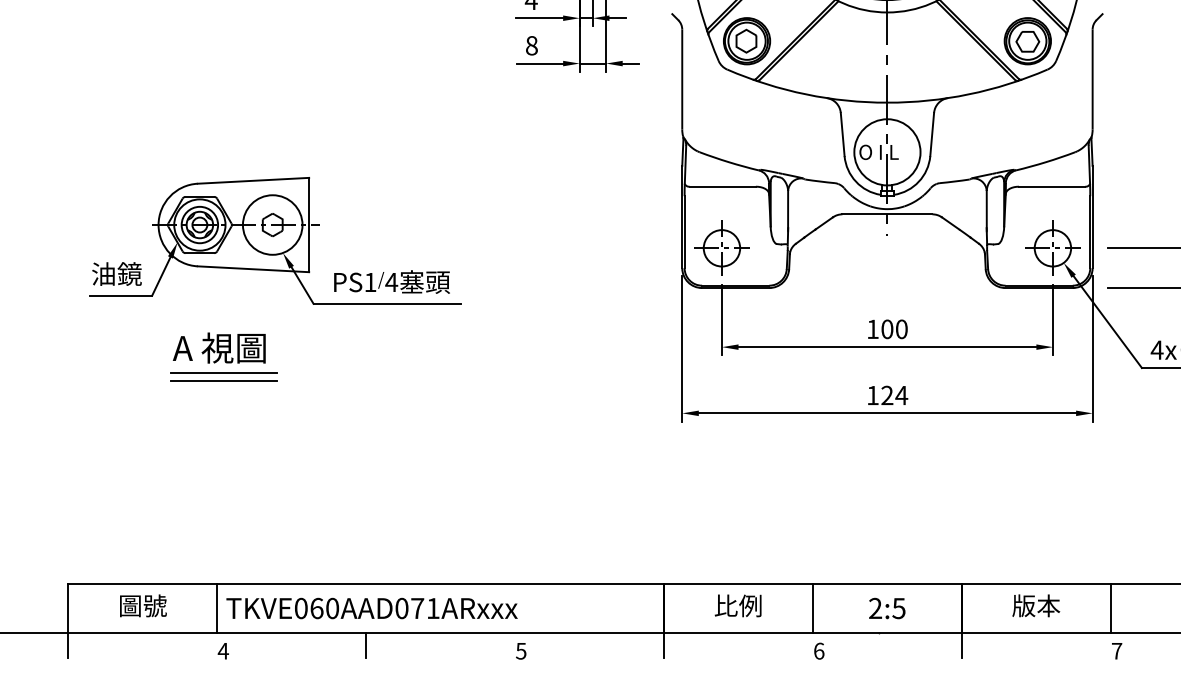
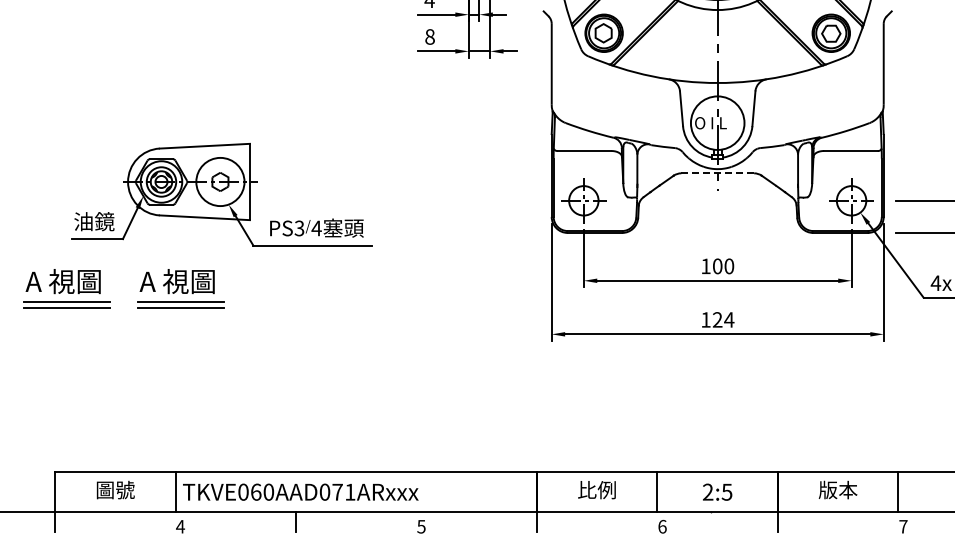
line: (888, 214) -> (718, 173), solid -> dashed
text: (370, 282) -> (299, 228), PS1 -> PS3
part: (82, 356) -> (66, 288), added

